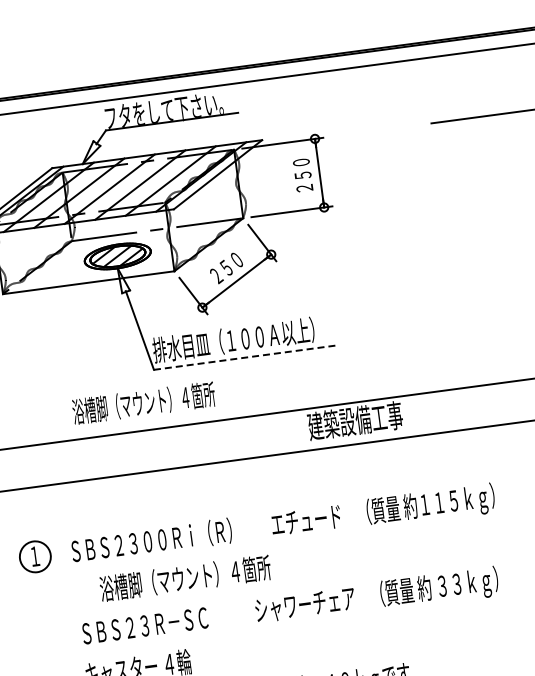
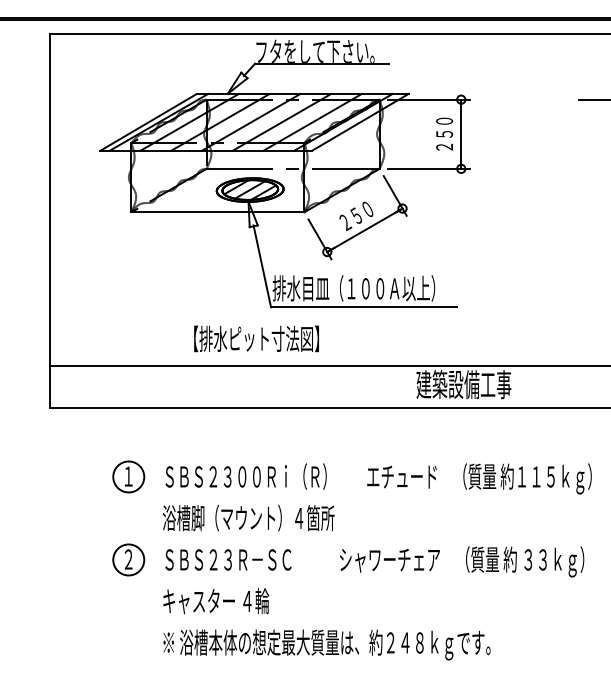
line: (245, 357) -> (363, 307), dashed -> solid
text: (143, 402) -> (256, 338), 浴槽脚（マウント）４箇所 -> 【排水ピット寸法図】
text: (185, 577) -> (248, 517), moved
part: (46, 638) -> (128, 559), added

